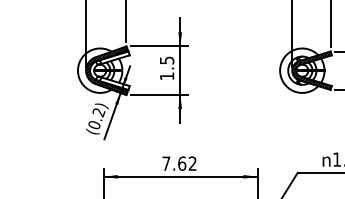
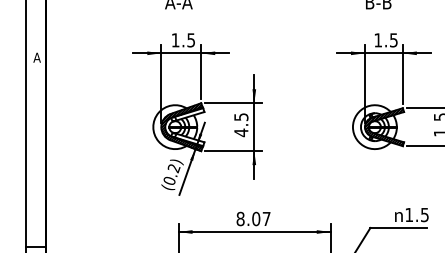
text: (167, 76) -> (241, 132), 1.5 -> 4.5
text: (179, 163) -> (253, 218), 7.62 -> 8.07

